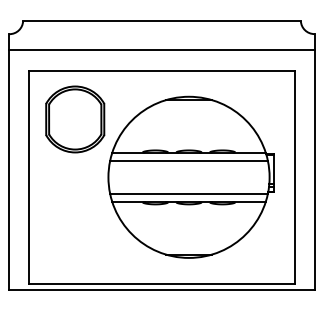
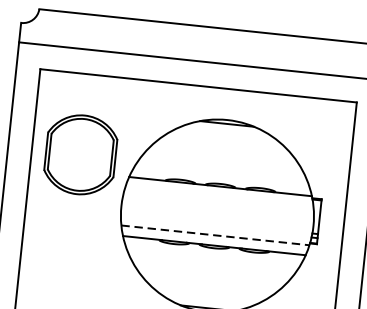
part: (75, 119) -> (81, 154), moved
line: (189, 161) -> (220, 197), removed
line: (189, 193) -> (216, 235), solid -> dashed

